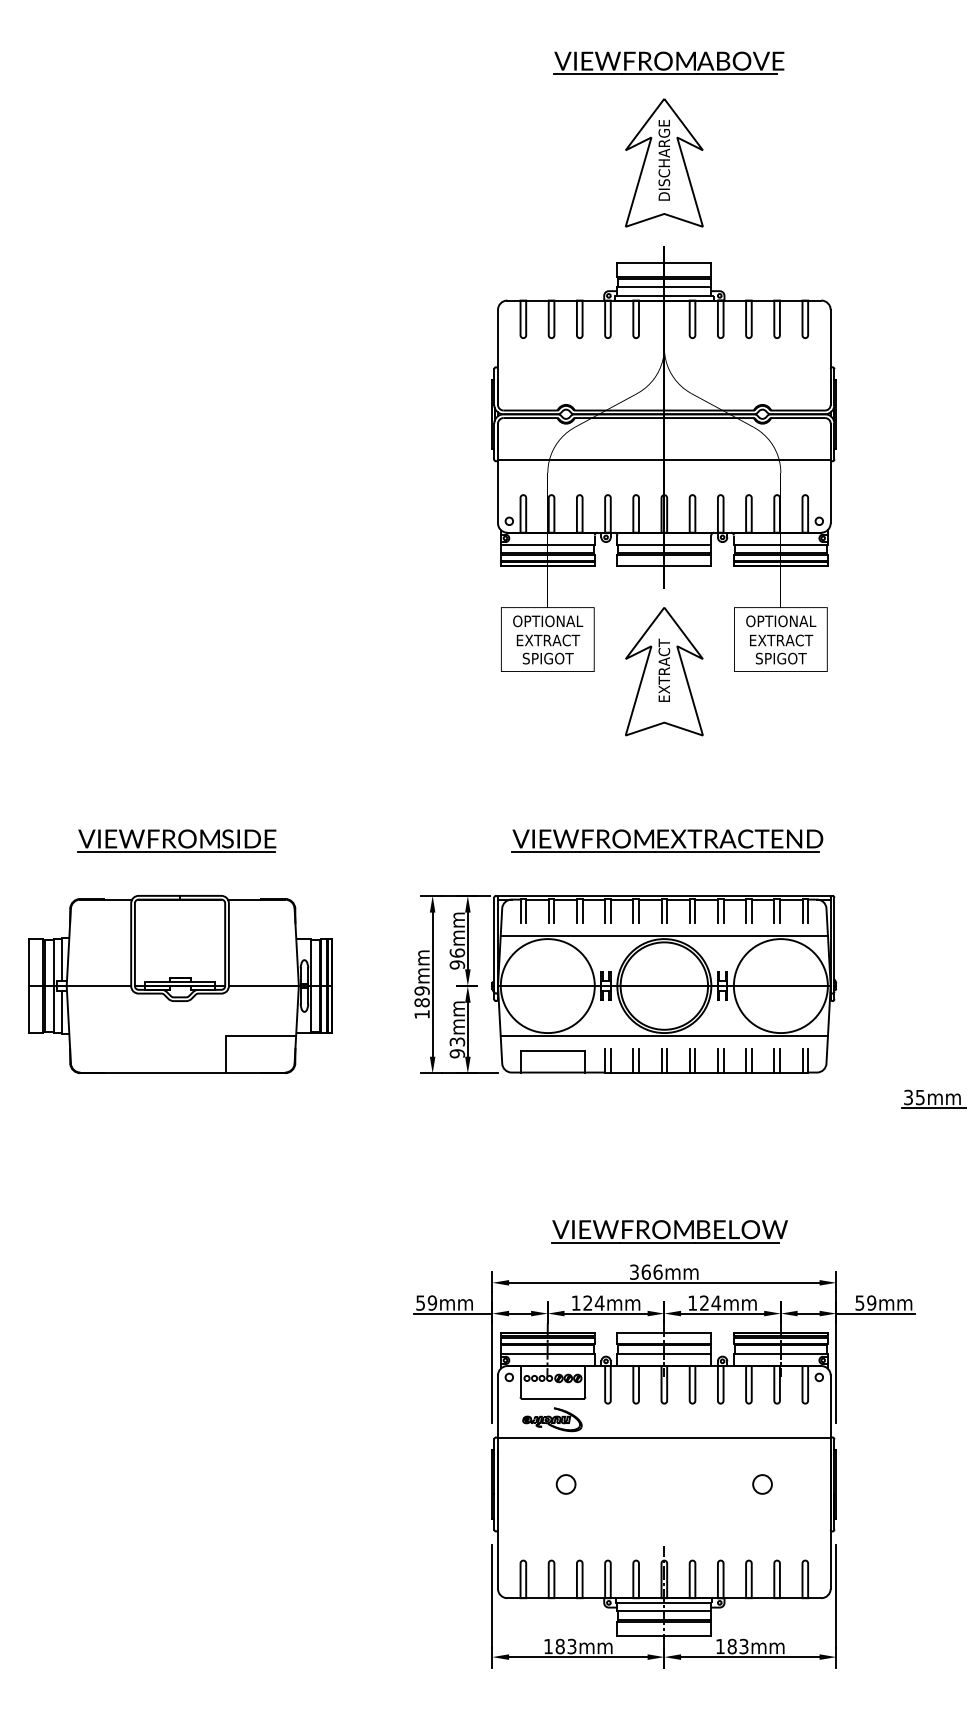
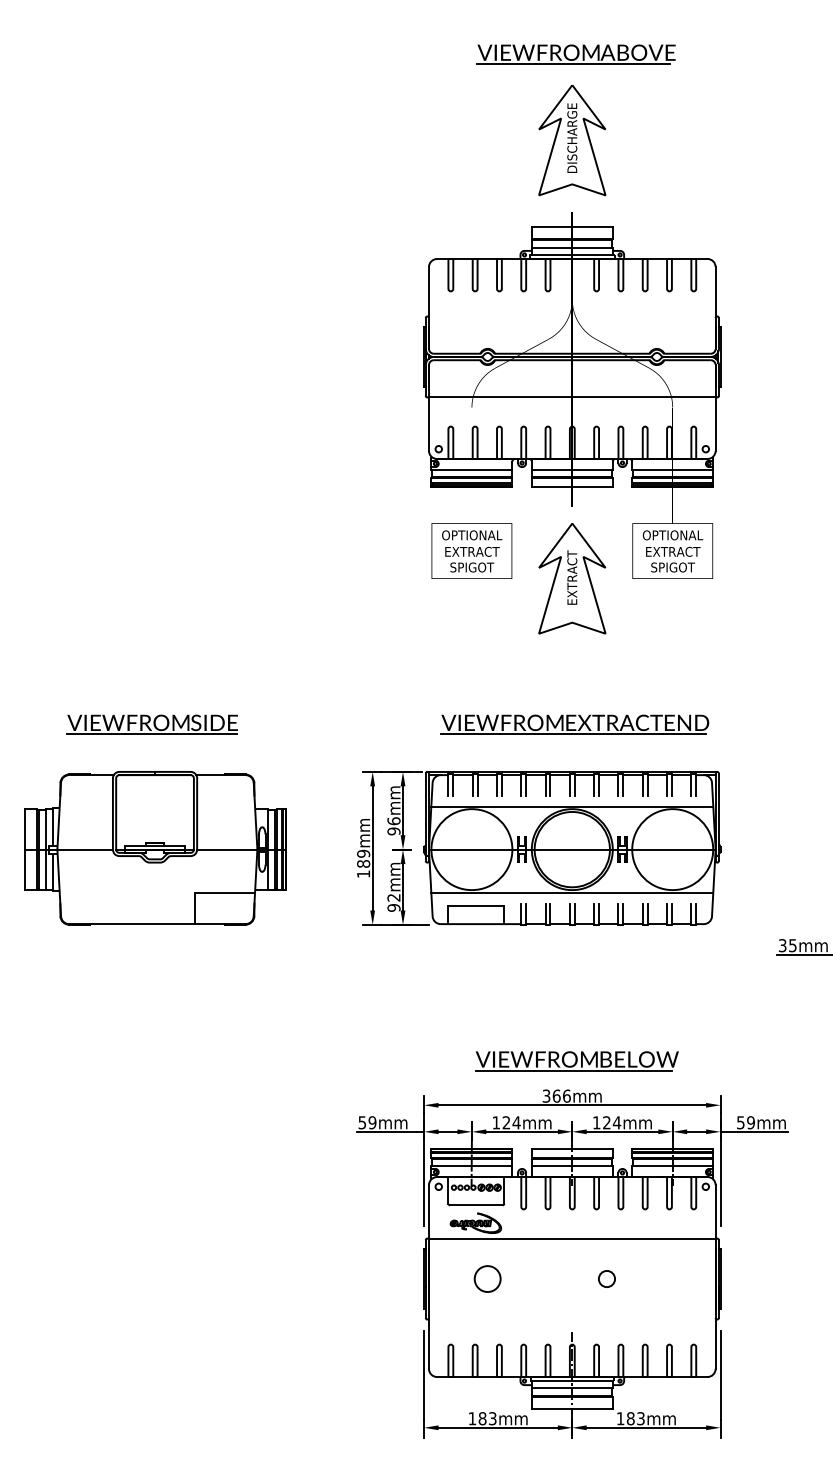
text: (457, 1041) -> (394, 897), 93mm -> 92mm
circle: (565, 1484) -> (487, 1279), size x1.6
circle: (762, 1484) -> (606, 1279), moved

